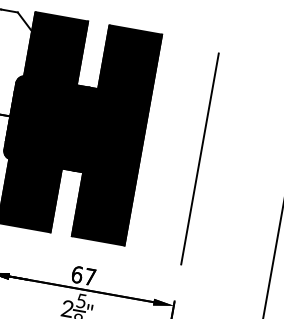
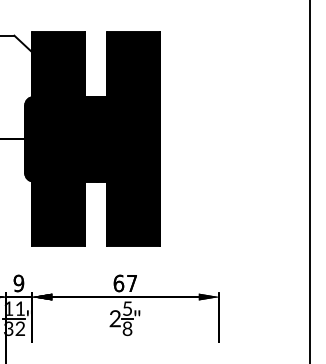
line: (200, 158) -> (219, 147), removed

